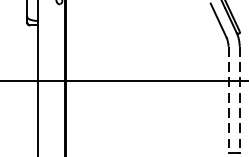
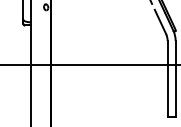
line: (228, 100) -> (167, 79), dashed -> solid
line: (239, 100) -> (175, 79), dashed -> solid

